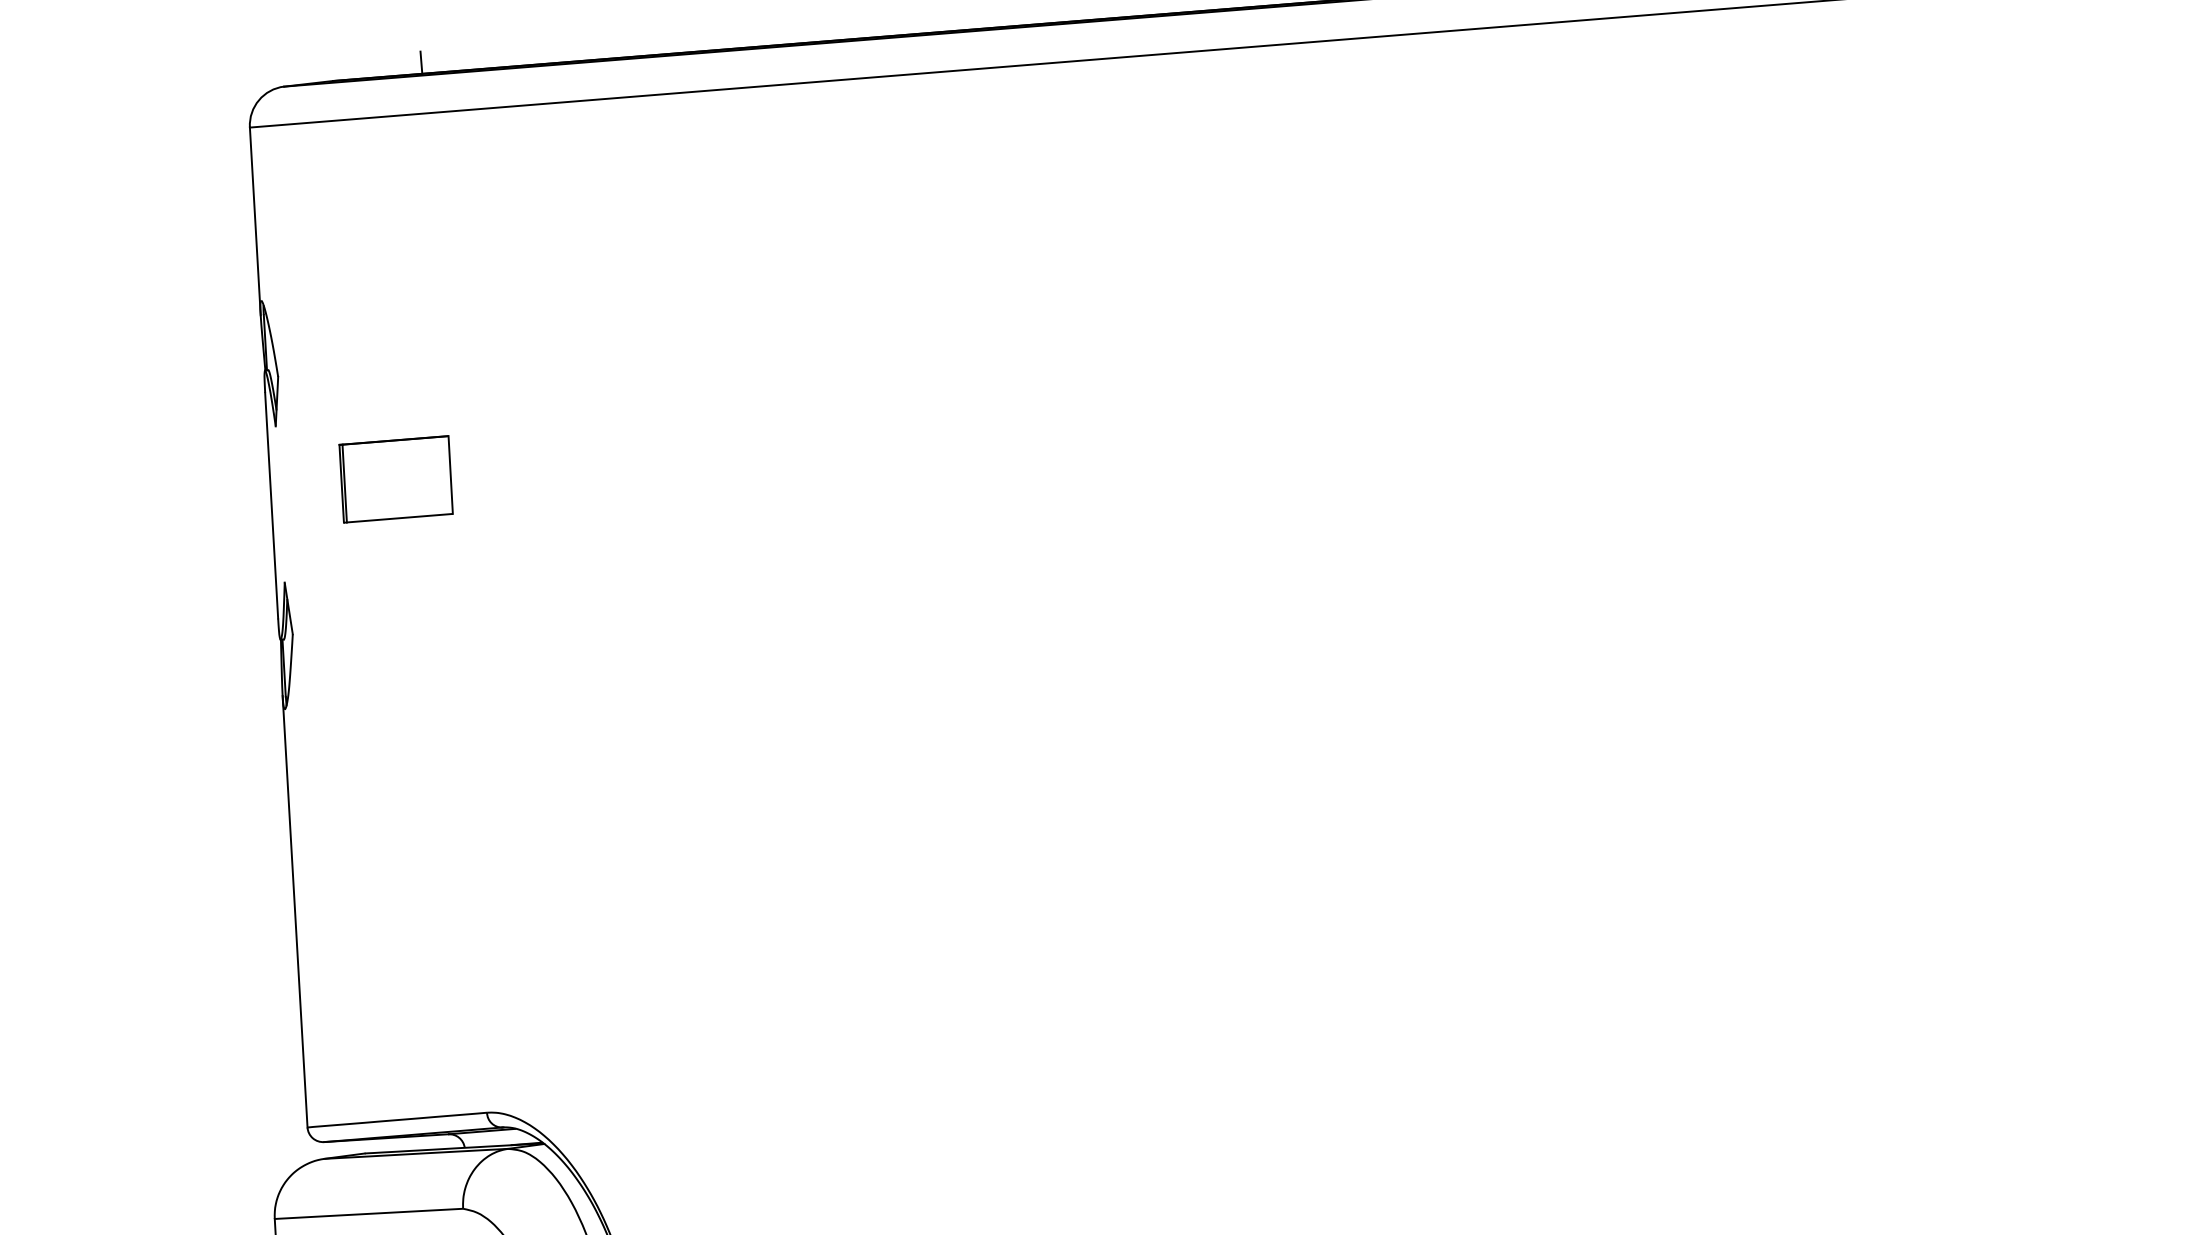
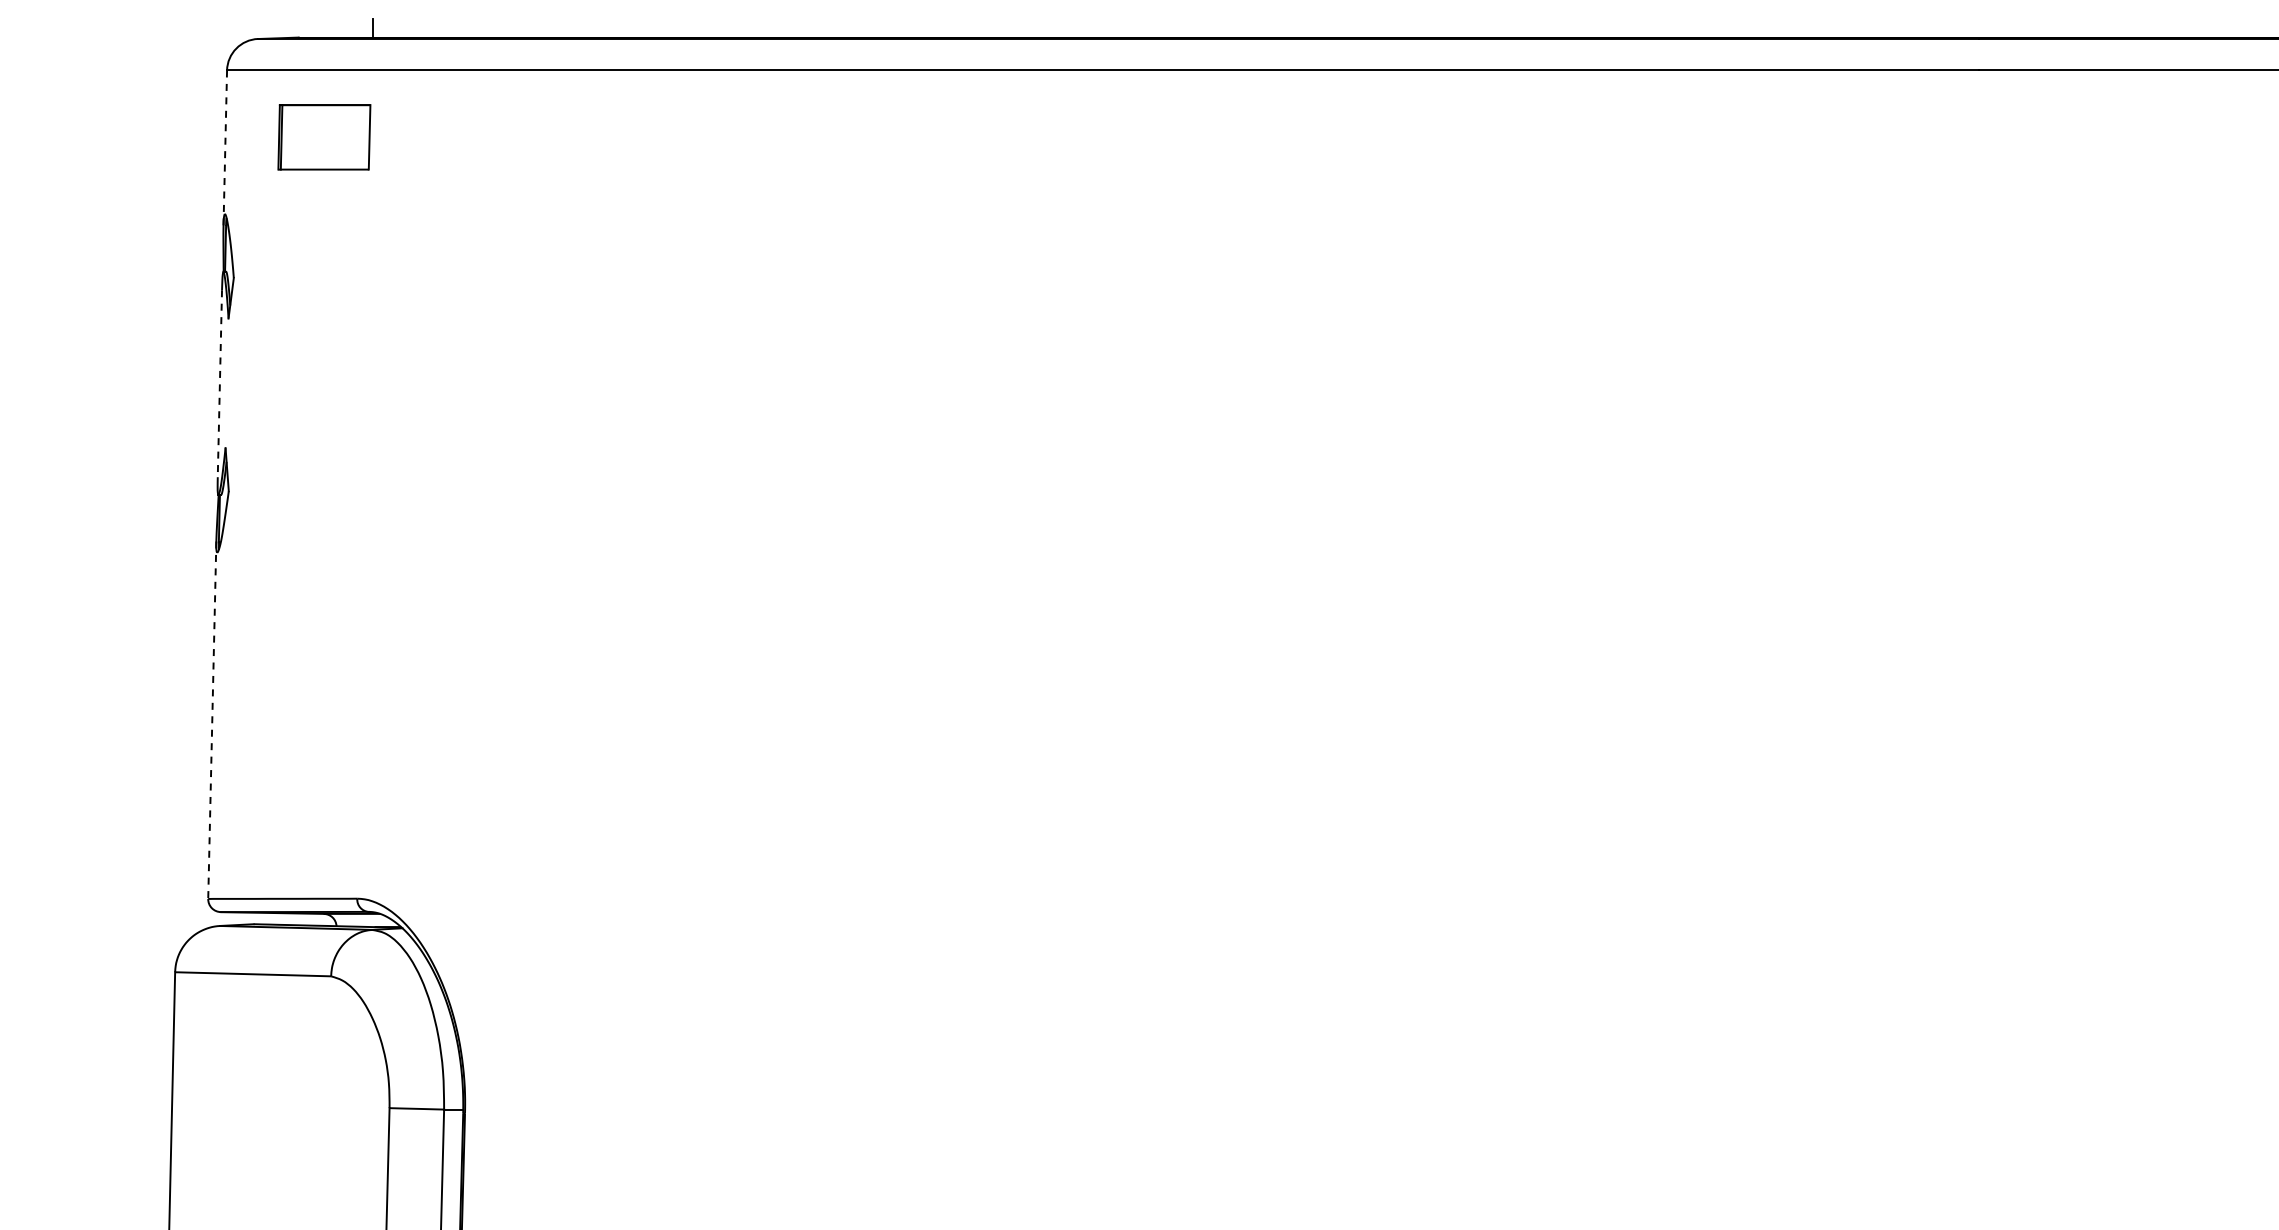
line: (255, 221) -> (225, 148), solid -> dashed
part: (396, 479) -> (324, 137), moved
line: (271, 506) -> (219, 384), solid -> dashed
line: (295, 912) -> (212, 720), solid -> dashed

